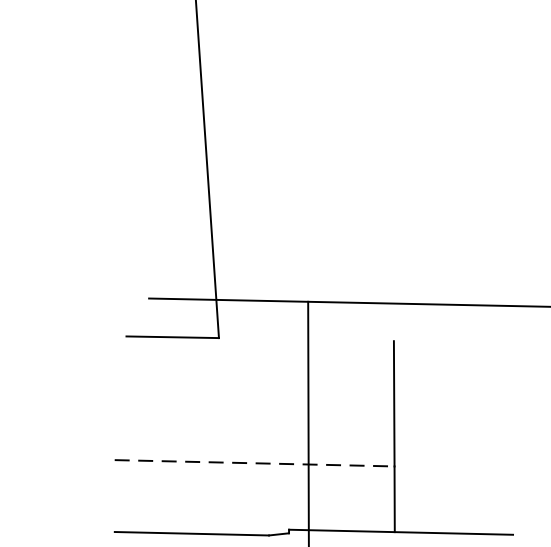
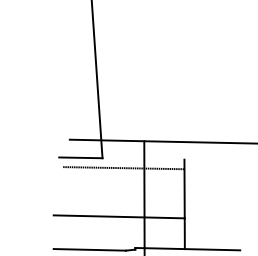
line: (263, 359) -> (123, 168), added
line: (255, 462) -> (119, 216), dashed -> solid

